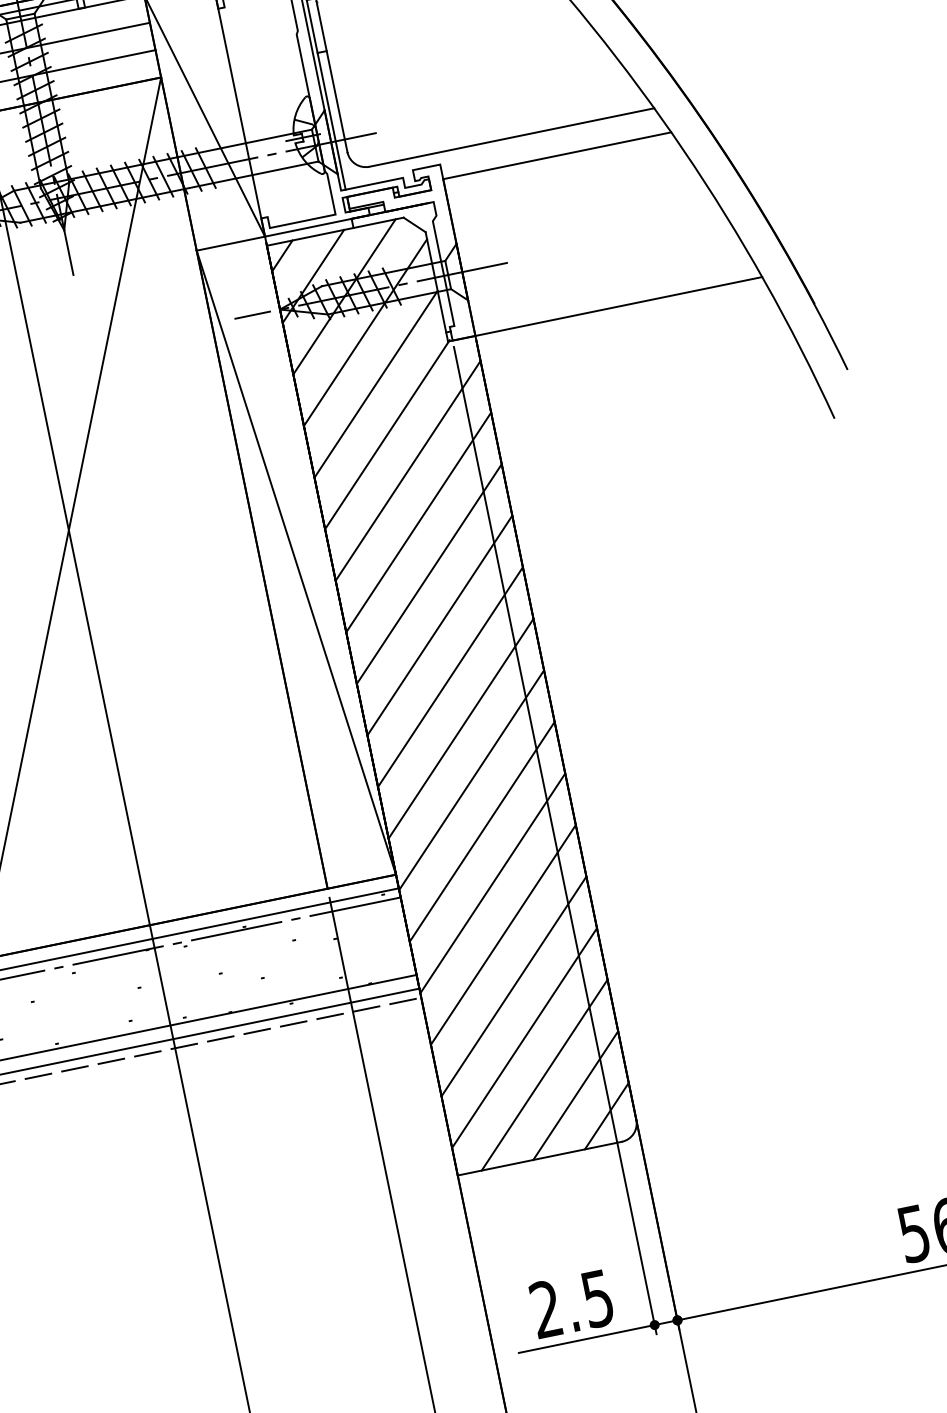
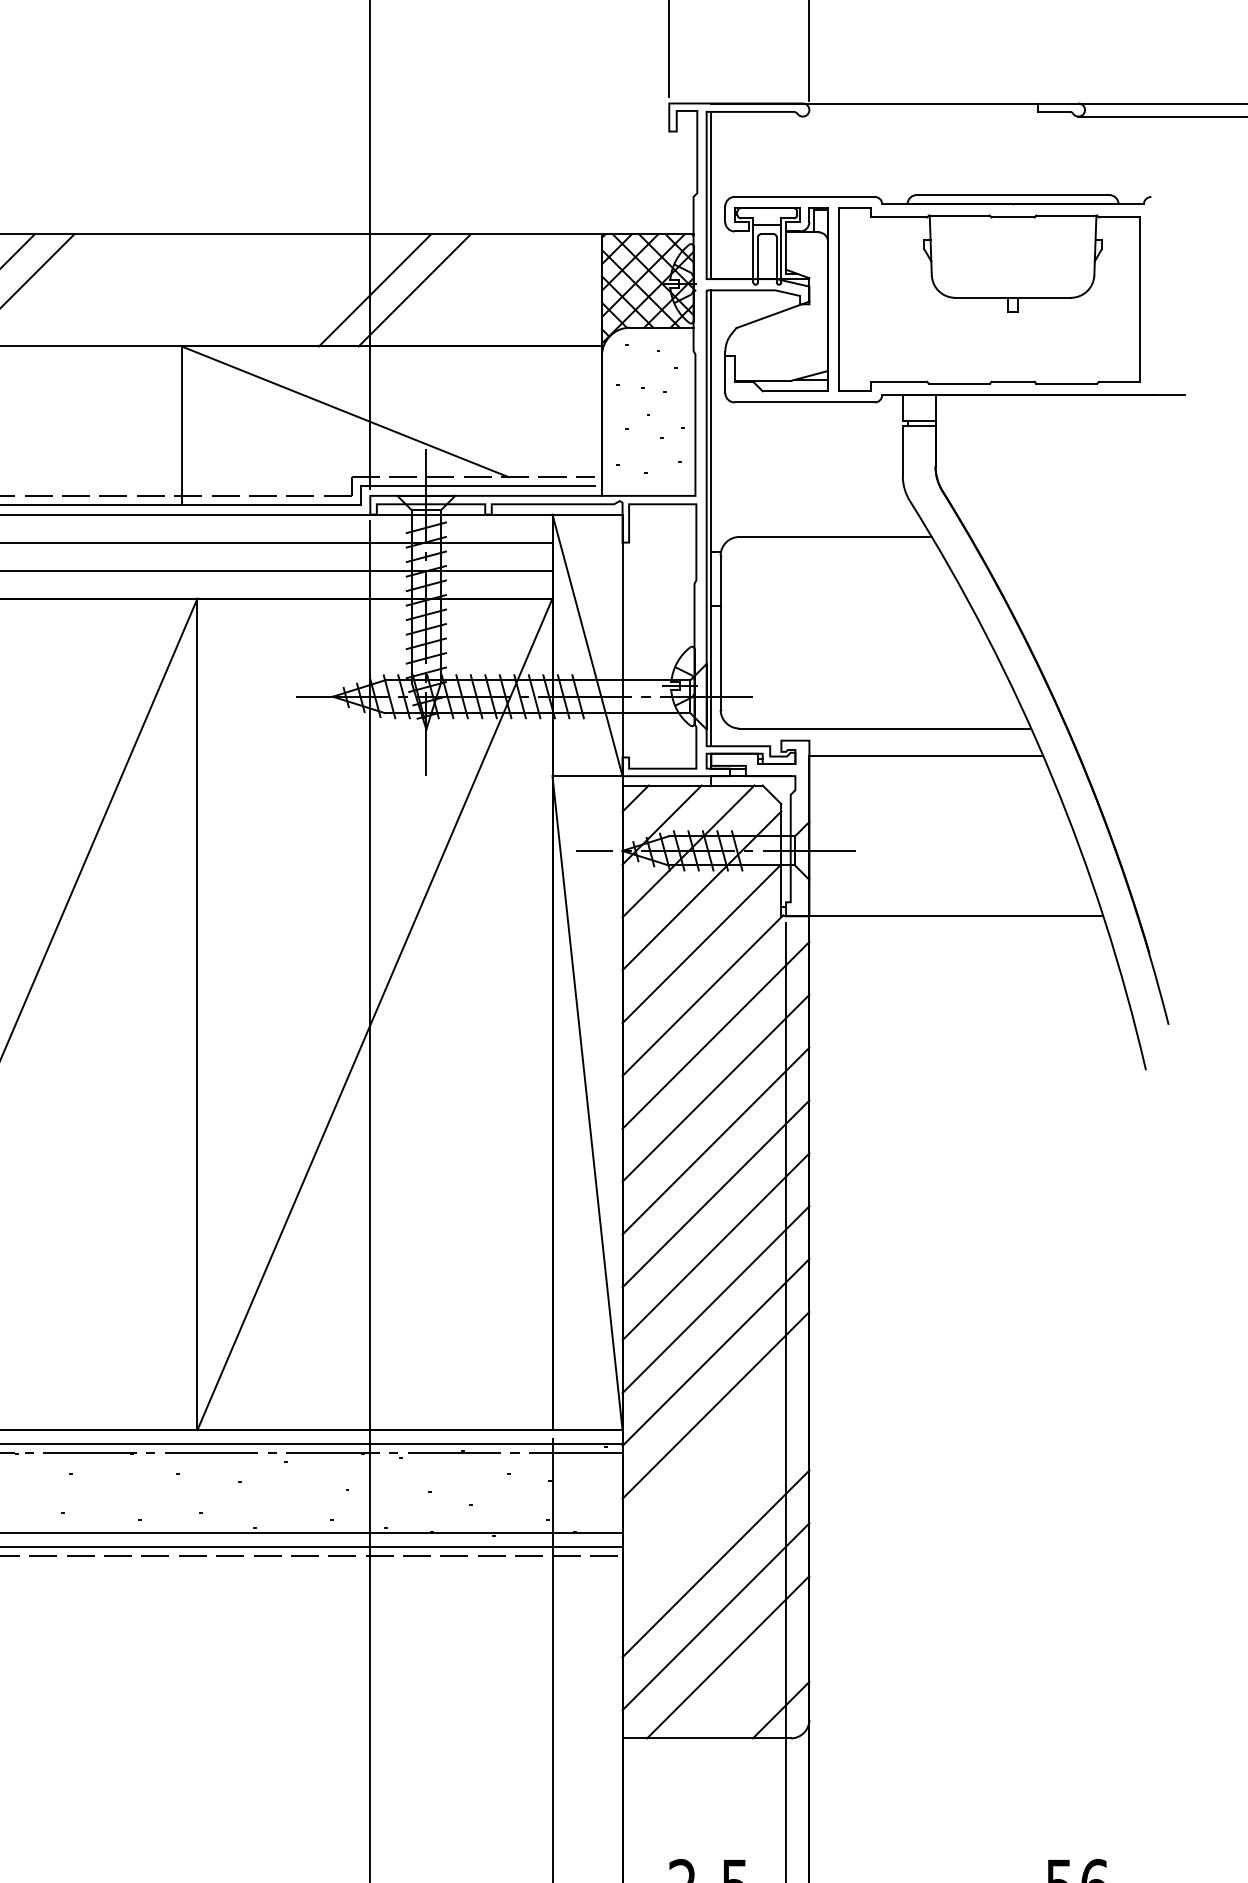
line: (492, 882) -> (715, 1457), removed
line: (502, 934) -> (715, 1510), removed
line: (575, 1095) -> (754, 1683), removed

